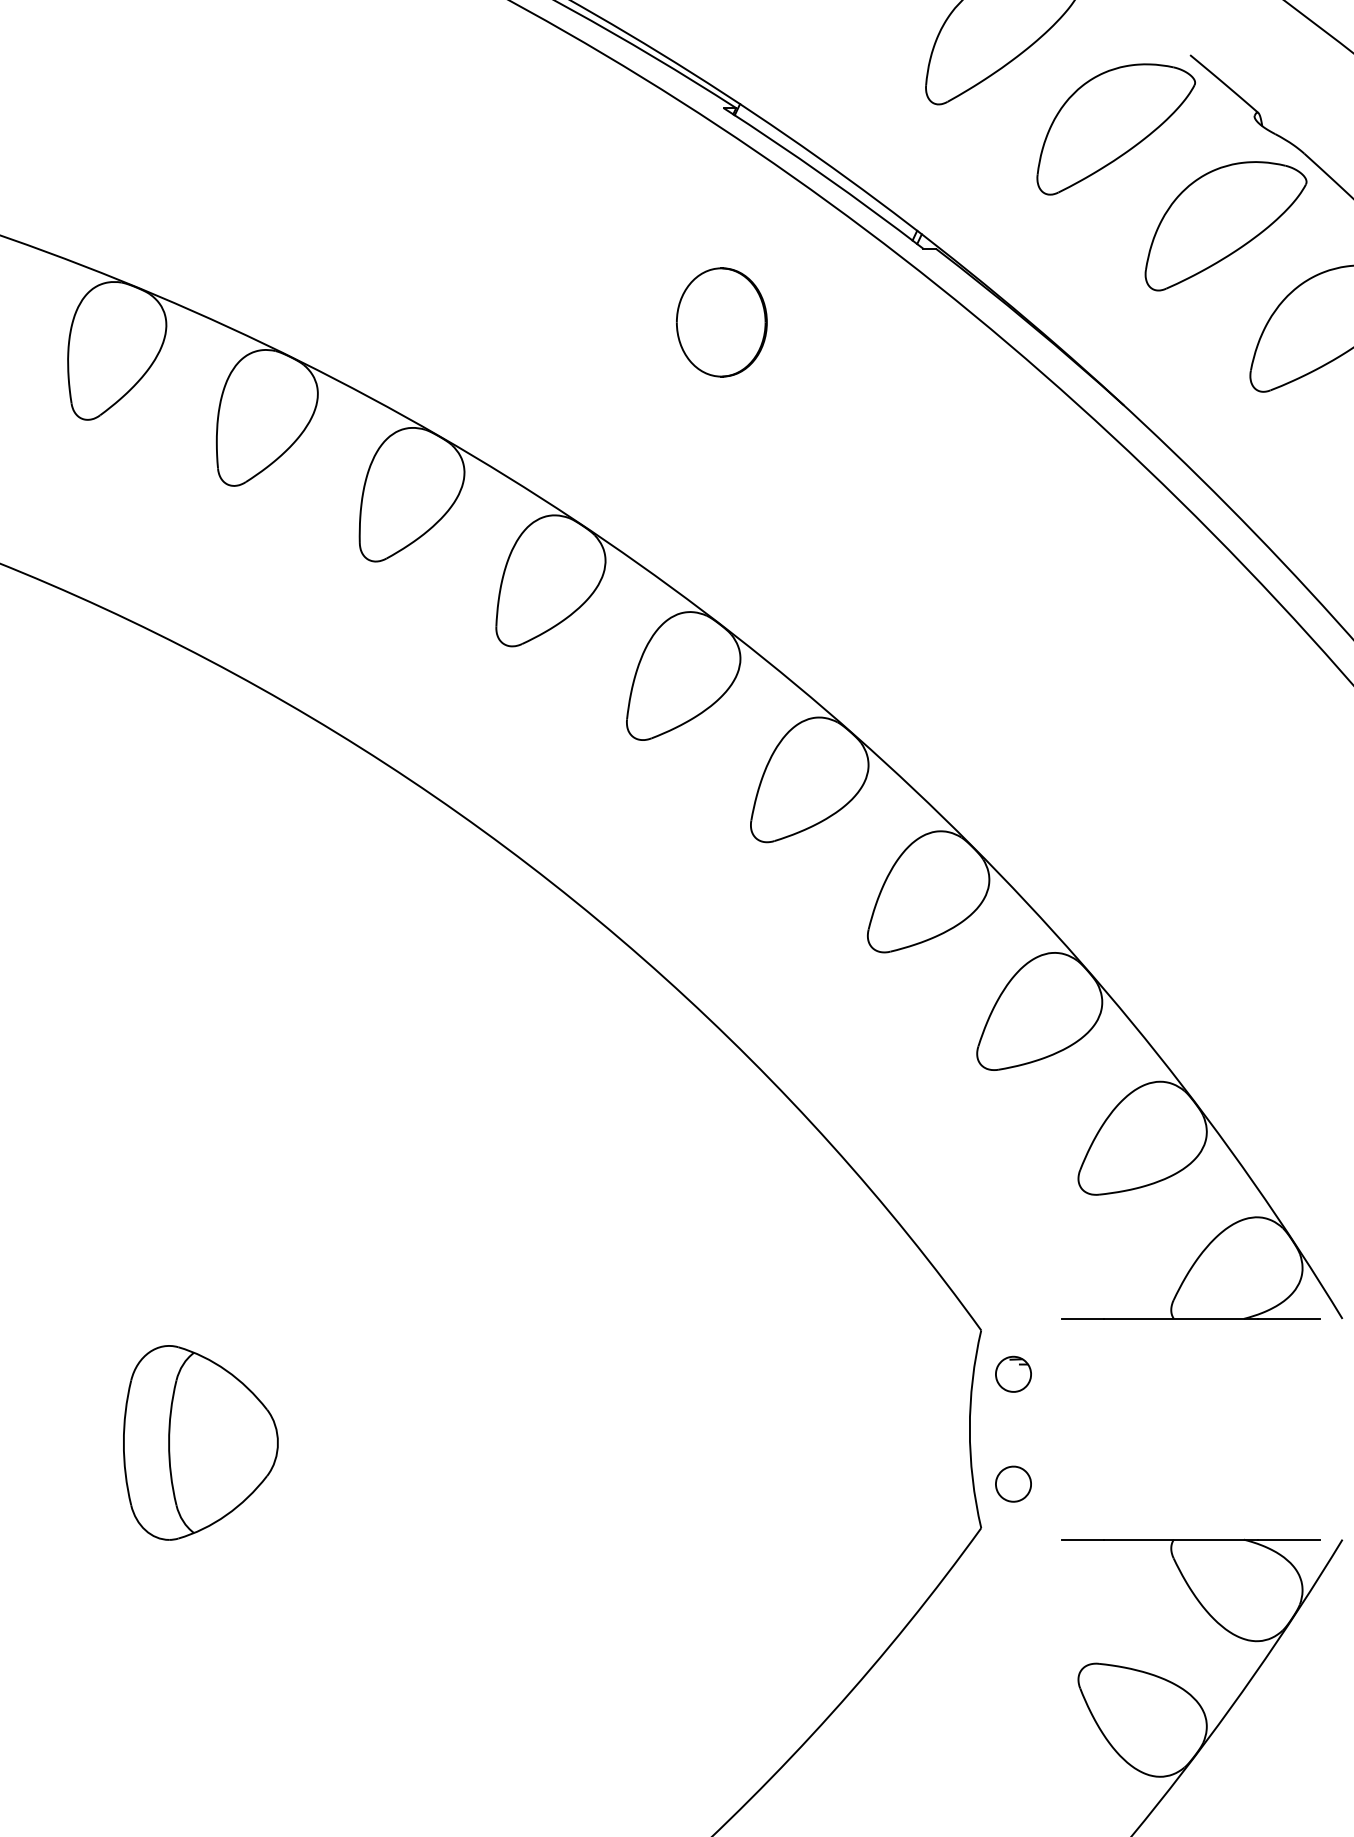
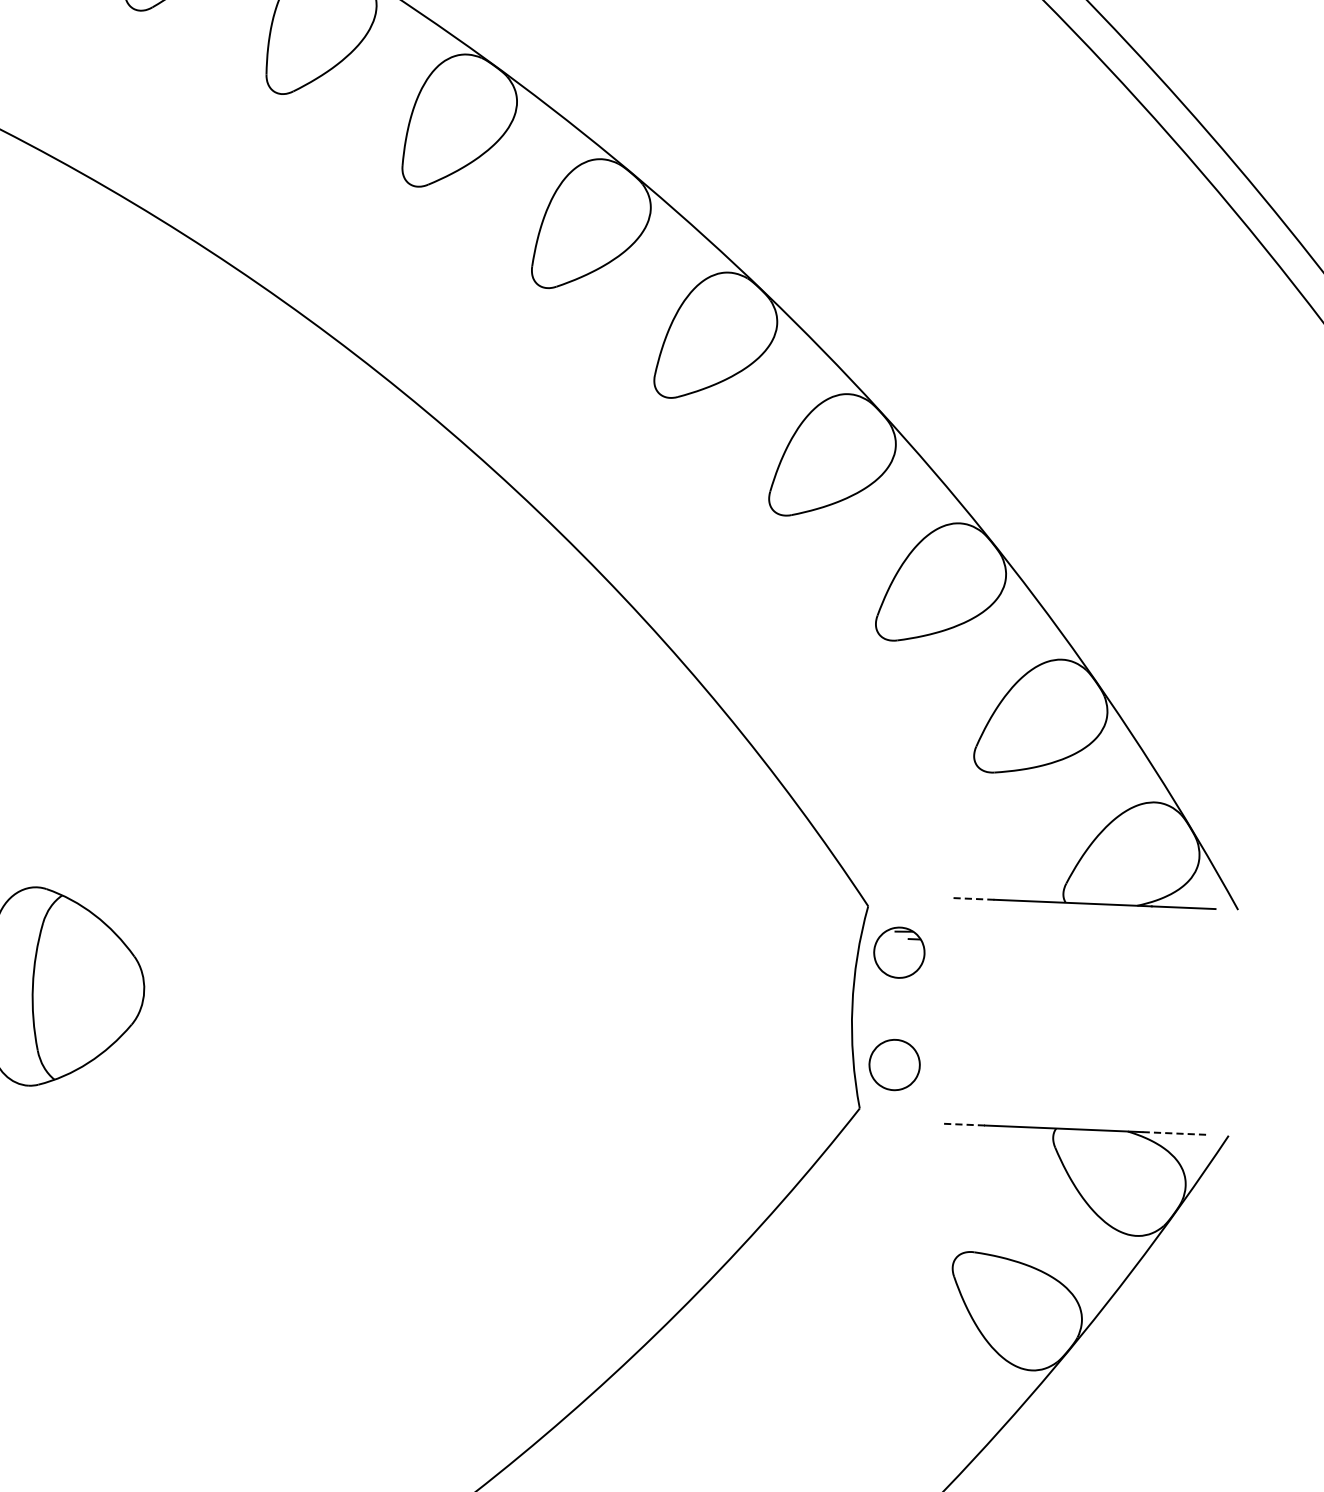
line: (1083, 1318) -> (973, 898), solid -> dashed
part: (1013, 1373) -> (899, 951), size x1.4
part: (1013, 1483) -> (894, 1064), size x1.4
line: (1083, 1539) -> (963, 1124), solid -> dashed
line: (1288, 1539) -> (1173, 1133), solid -> dashed

